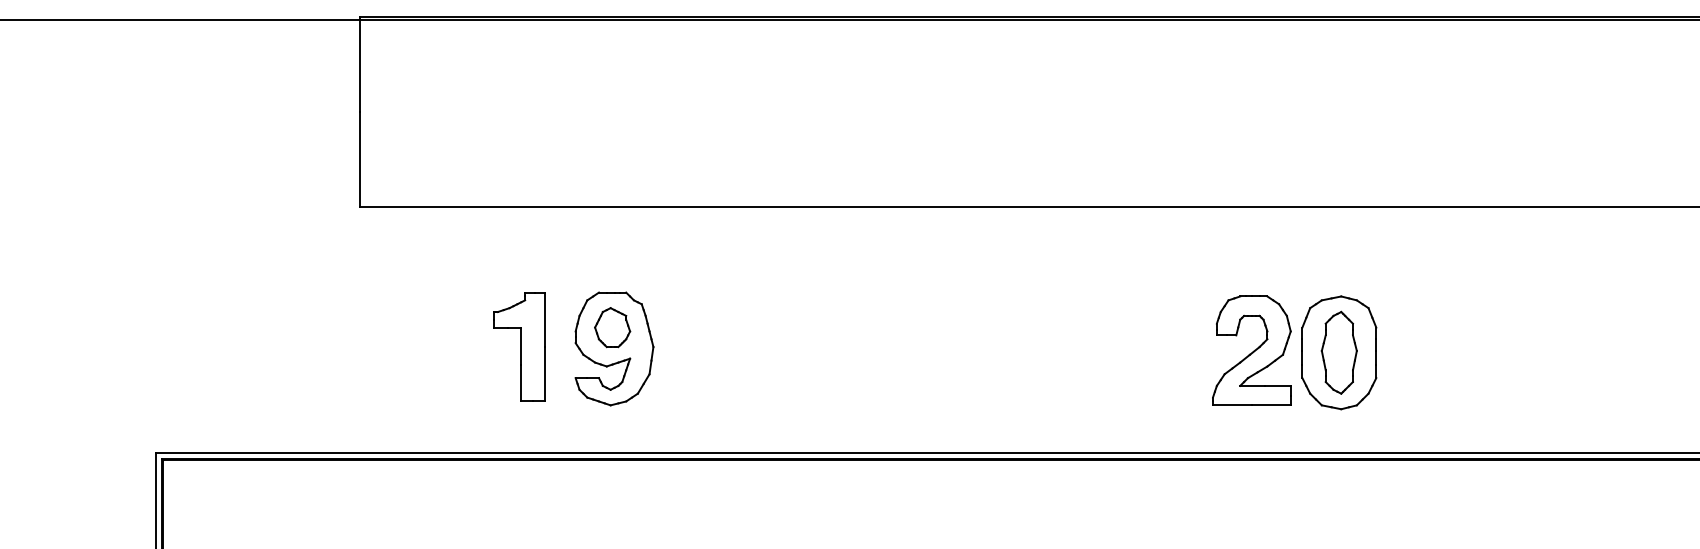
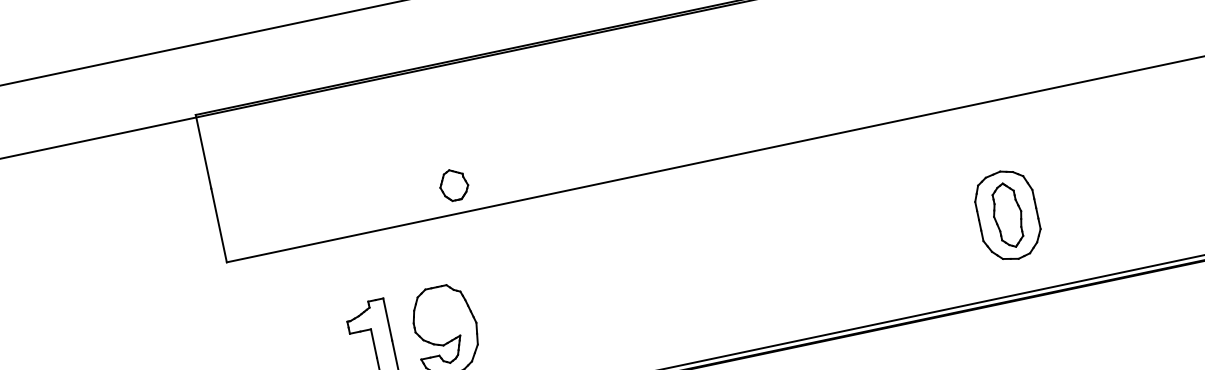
part: (612, 327) -> (453, 184), moved
part: (1251, 350) -> (939, 228), removed

